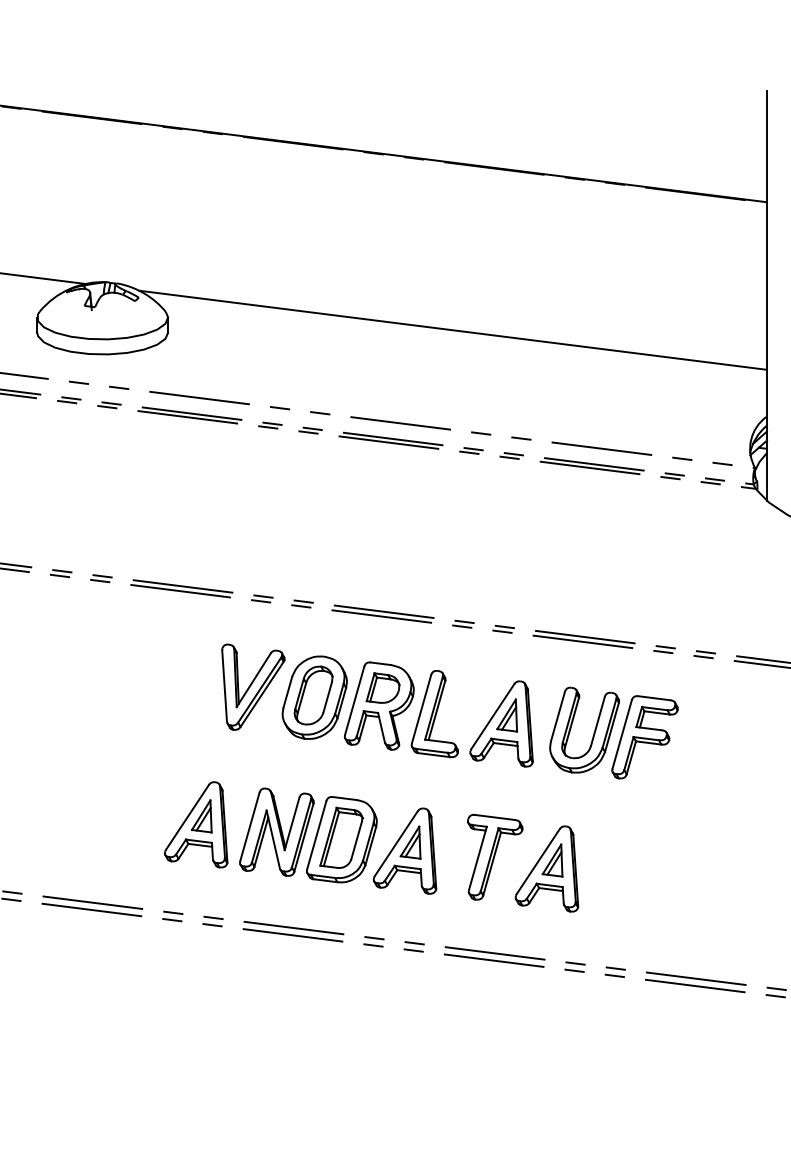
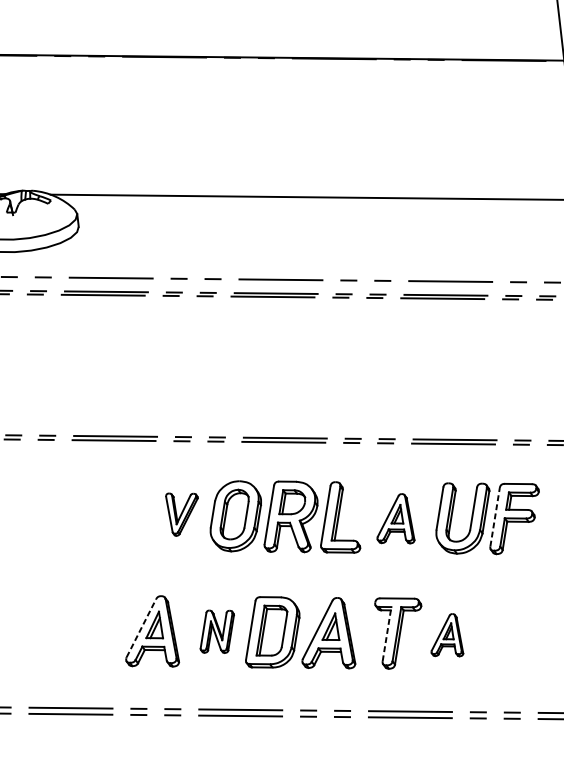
part: (253, 686) -> (183, 512), size x0.6
part: (501, 723) -> (393, 519), size x0.7
line: (622, 734) -> (495, 517), solid -> dashed
line: (187, 817) -> (141, 628), solid -> dashed
part: (276, 831) -> (216, 631), size x0.6
line: (477, 858) -> (386, 634), solid -> dashed
part: (546, 868) -> (445, 636), size x0.6

